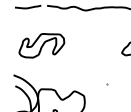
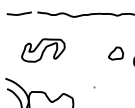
part: (41, 45) -> (43, 50), moved

